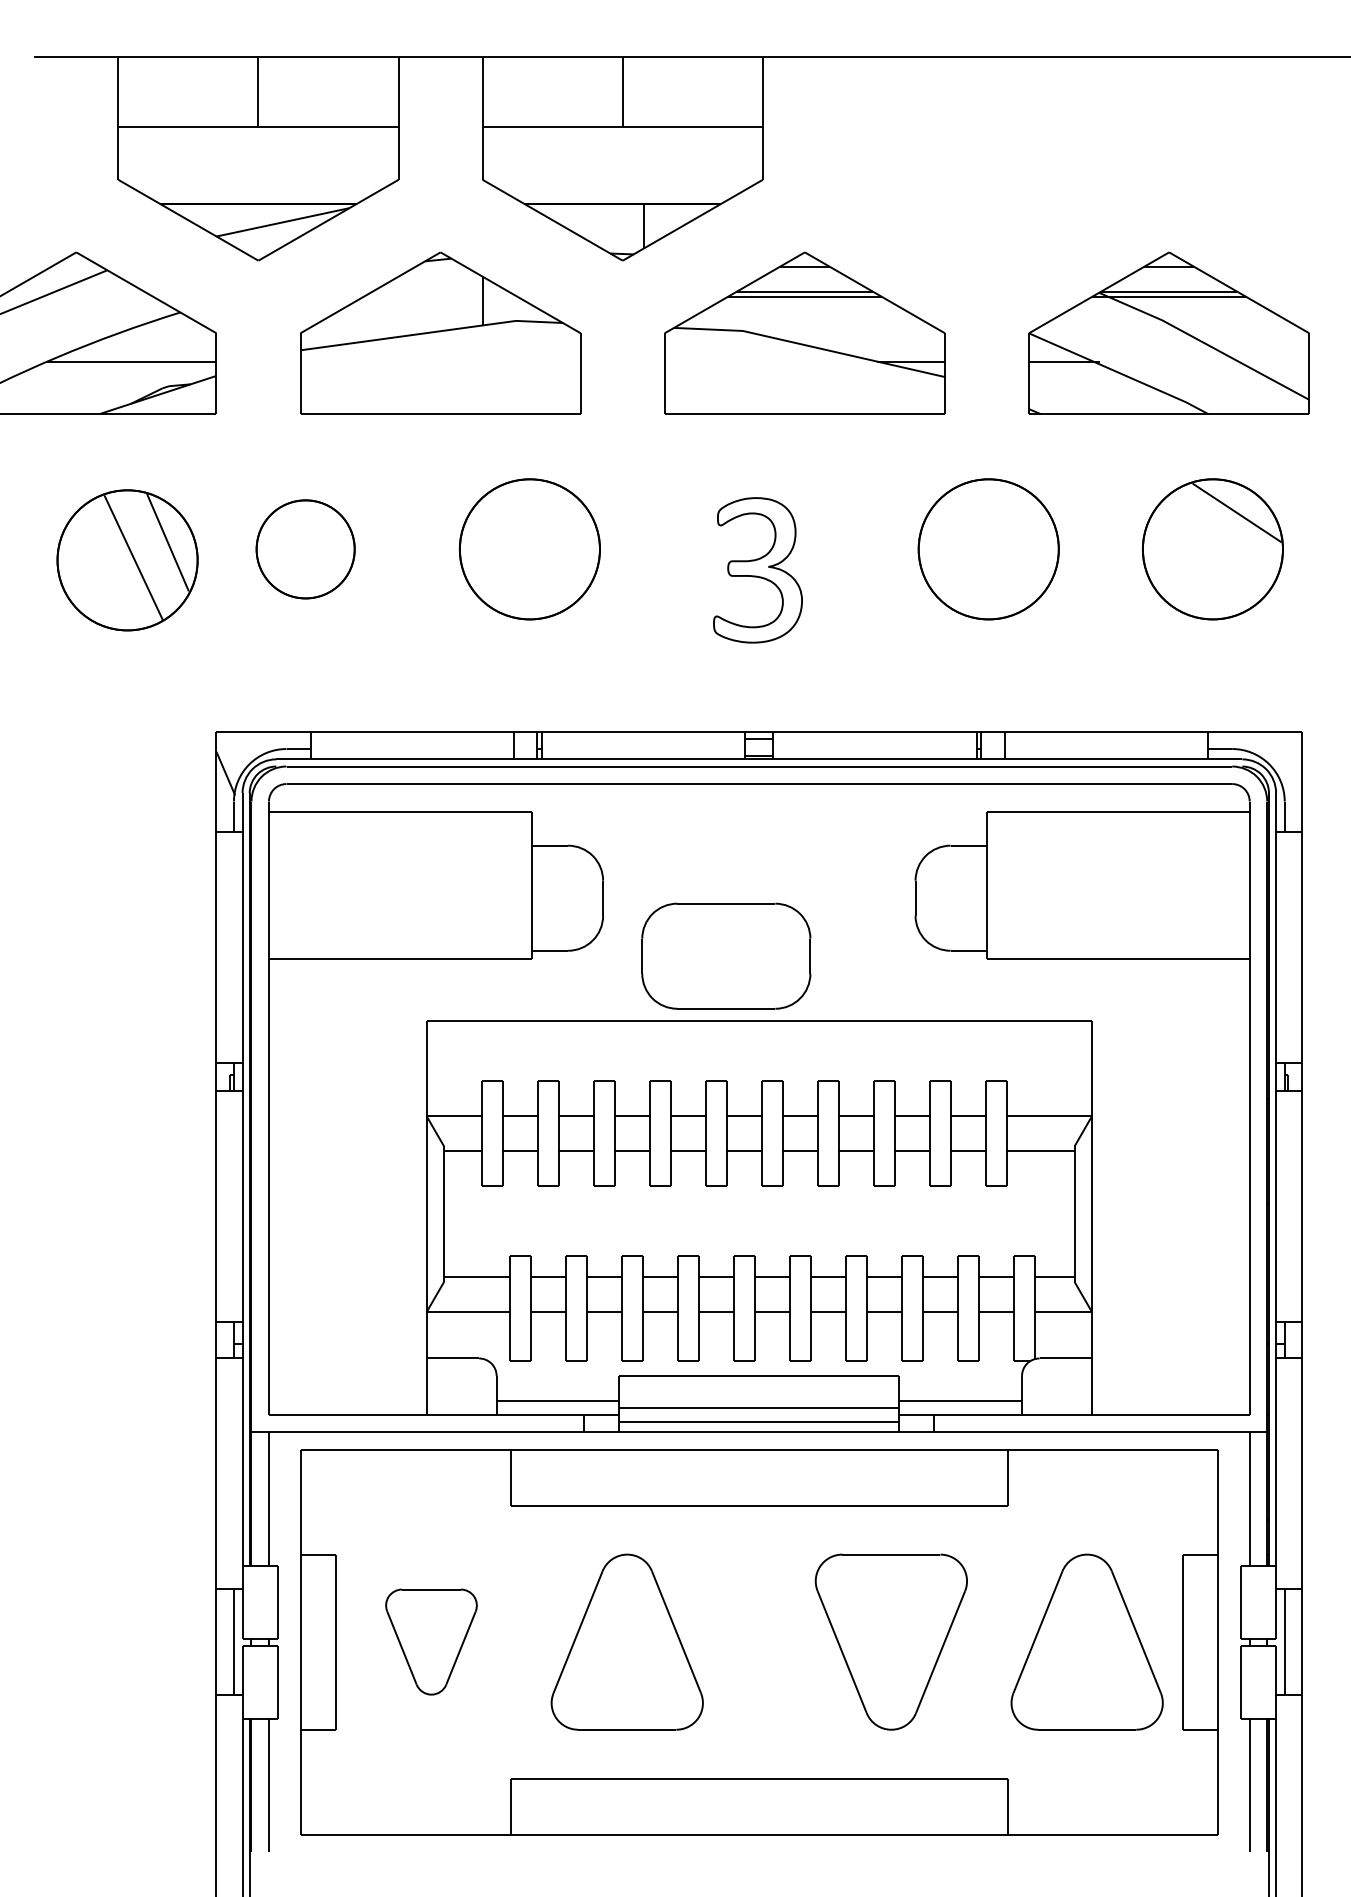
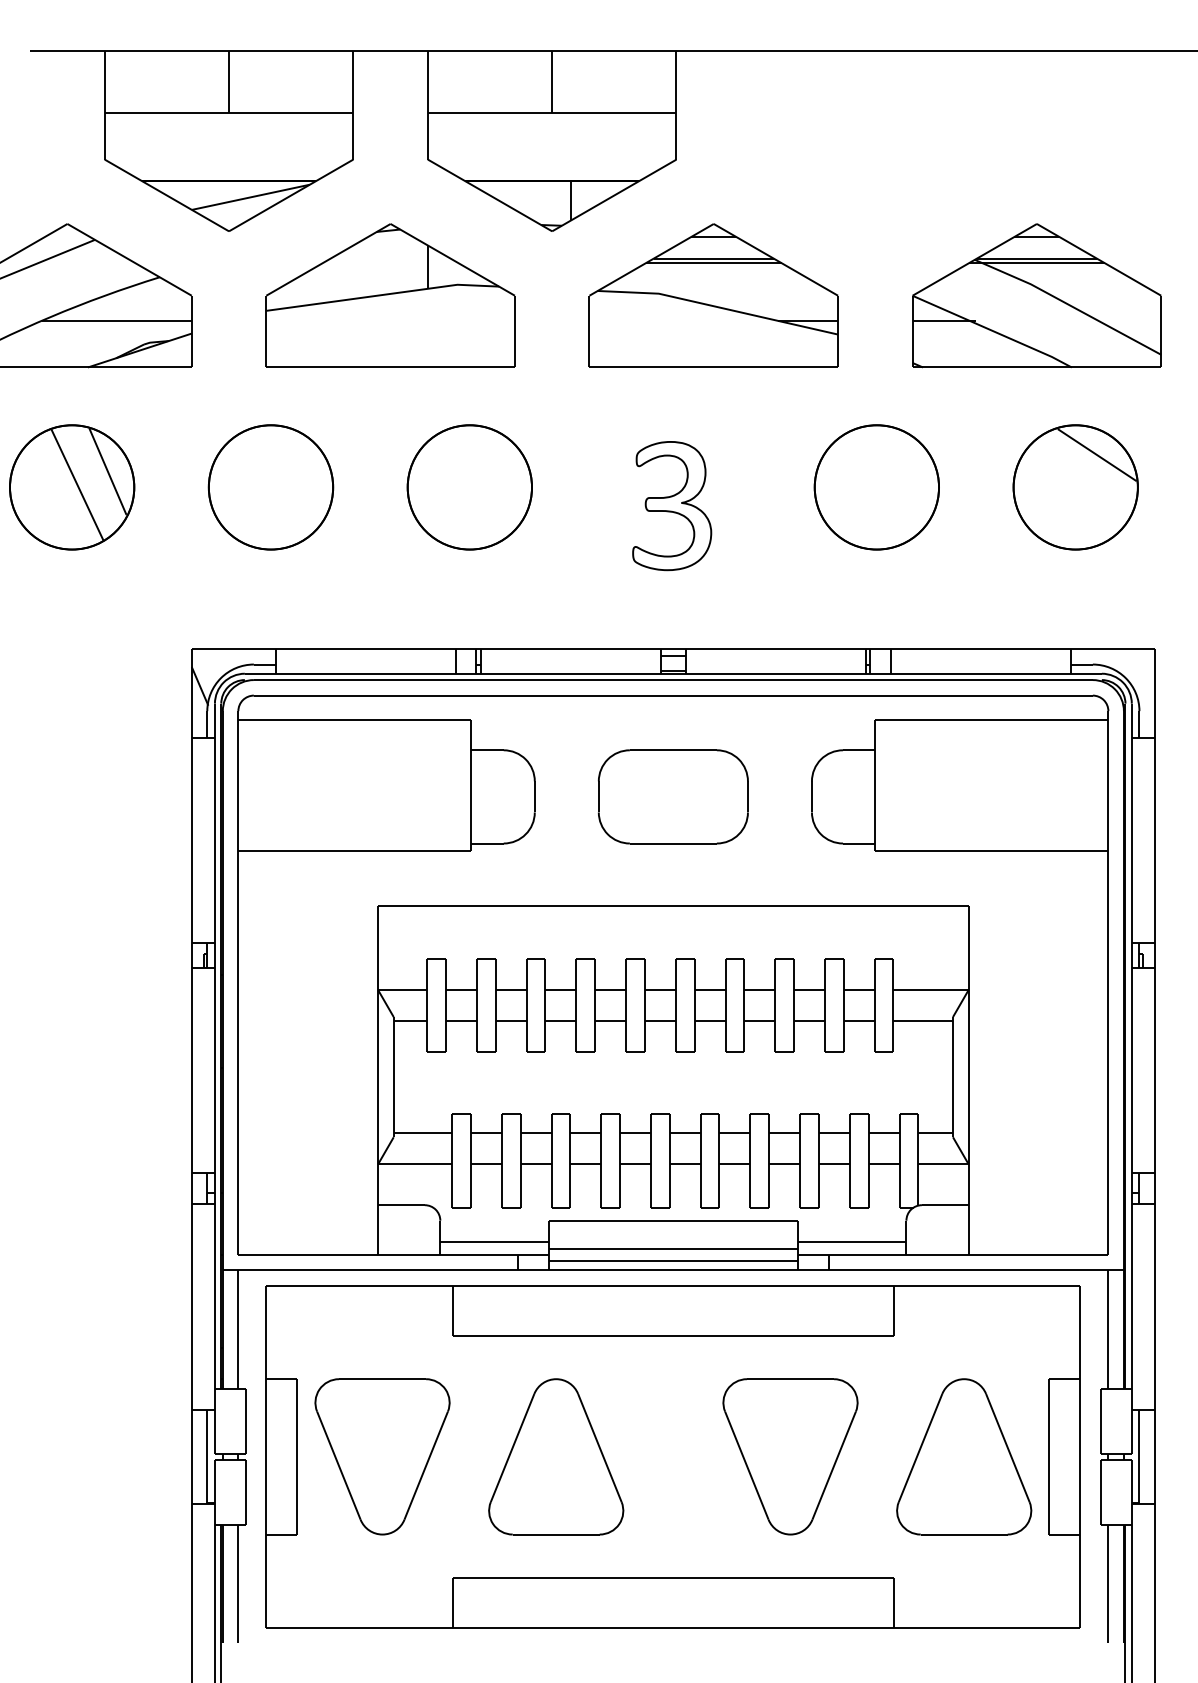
part: (305, 549) -> (270, 487), size x1.43
part: (127, 560) -> (72, 487), moved
part: (726, 955) -> (673, 796), moved
part: (431, 1641) -> (382, 1456), size x1.67

